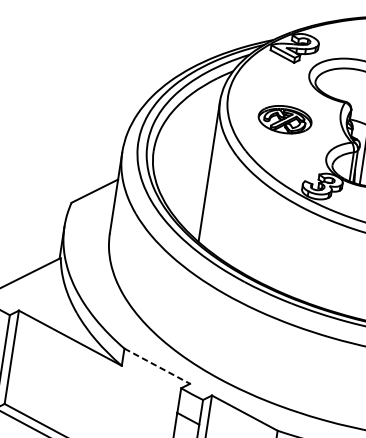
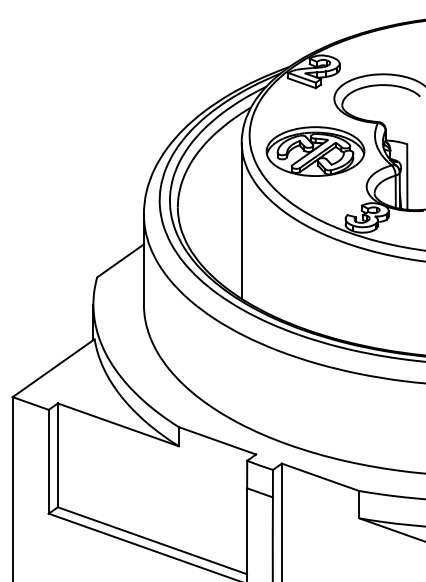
part: (285, 119) -> (315, 151), size x1.67
line: (157, 365) -> (217, 440), dashed -> solid

